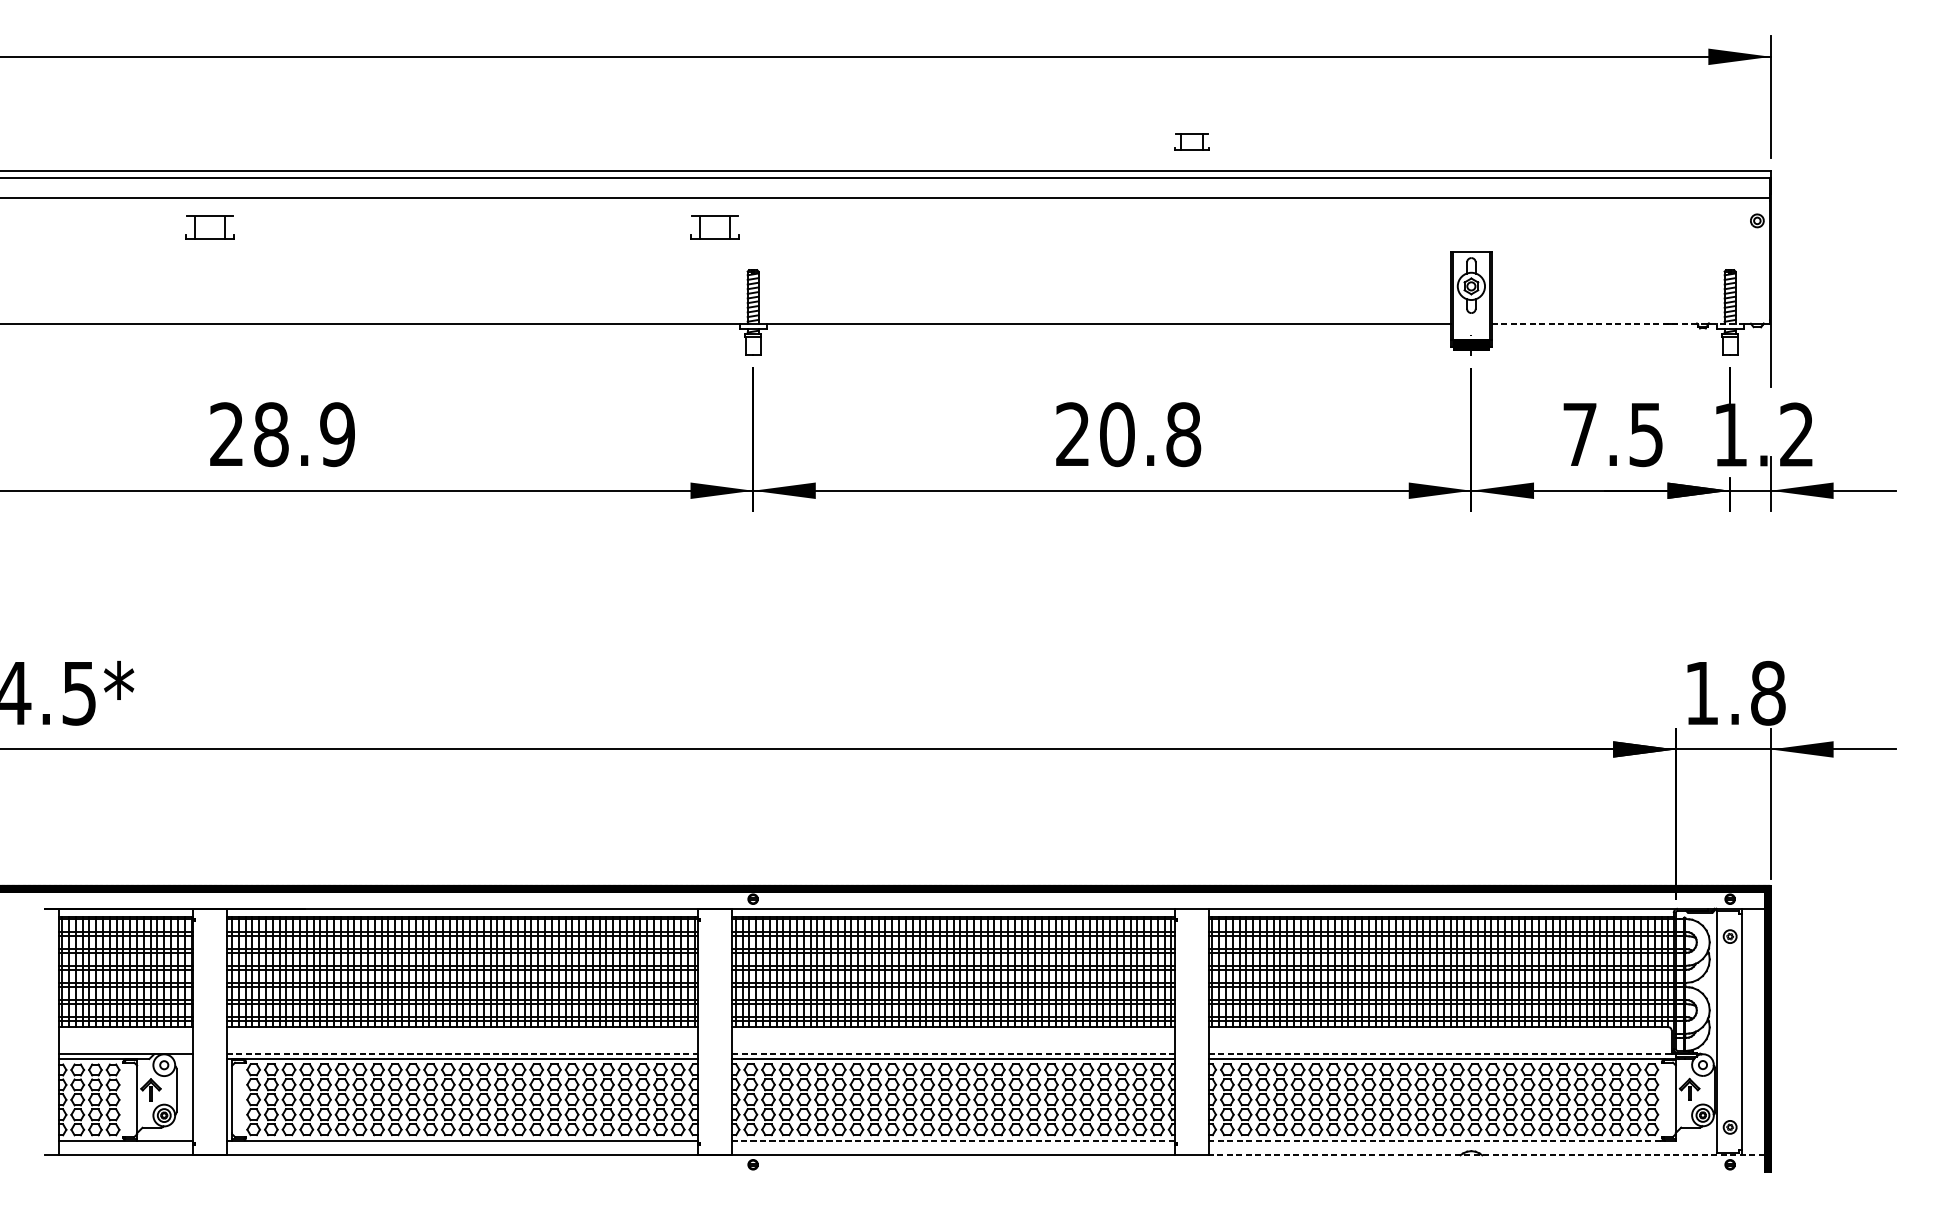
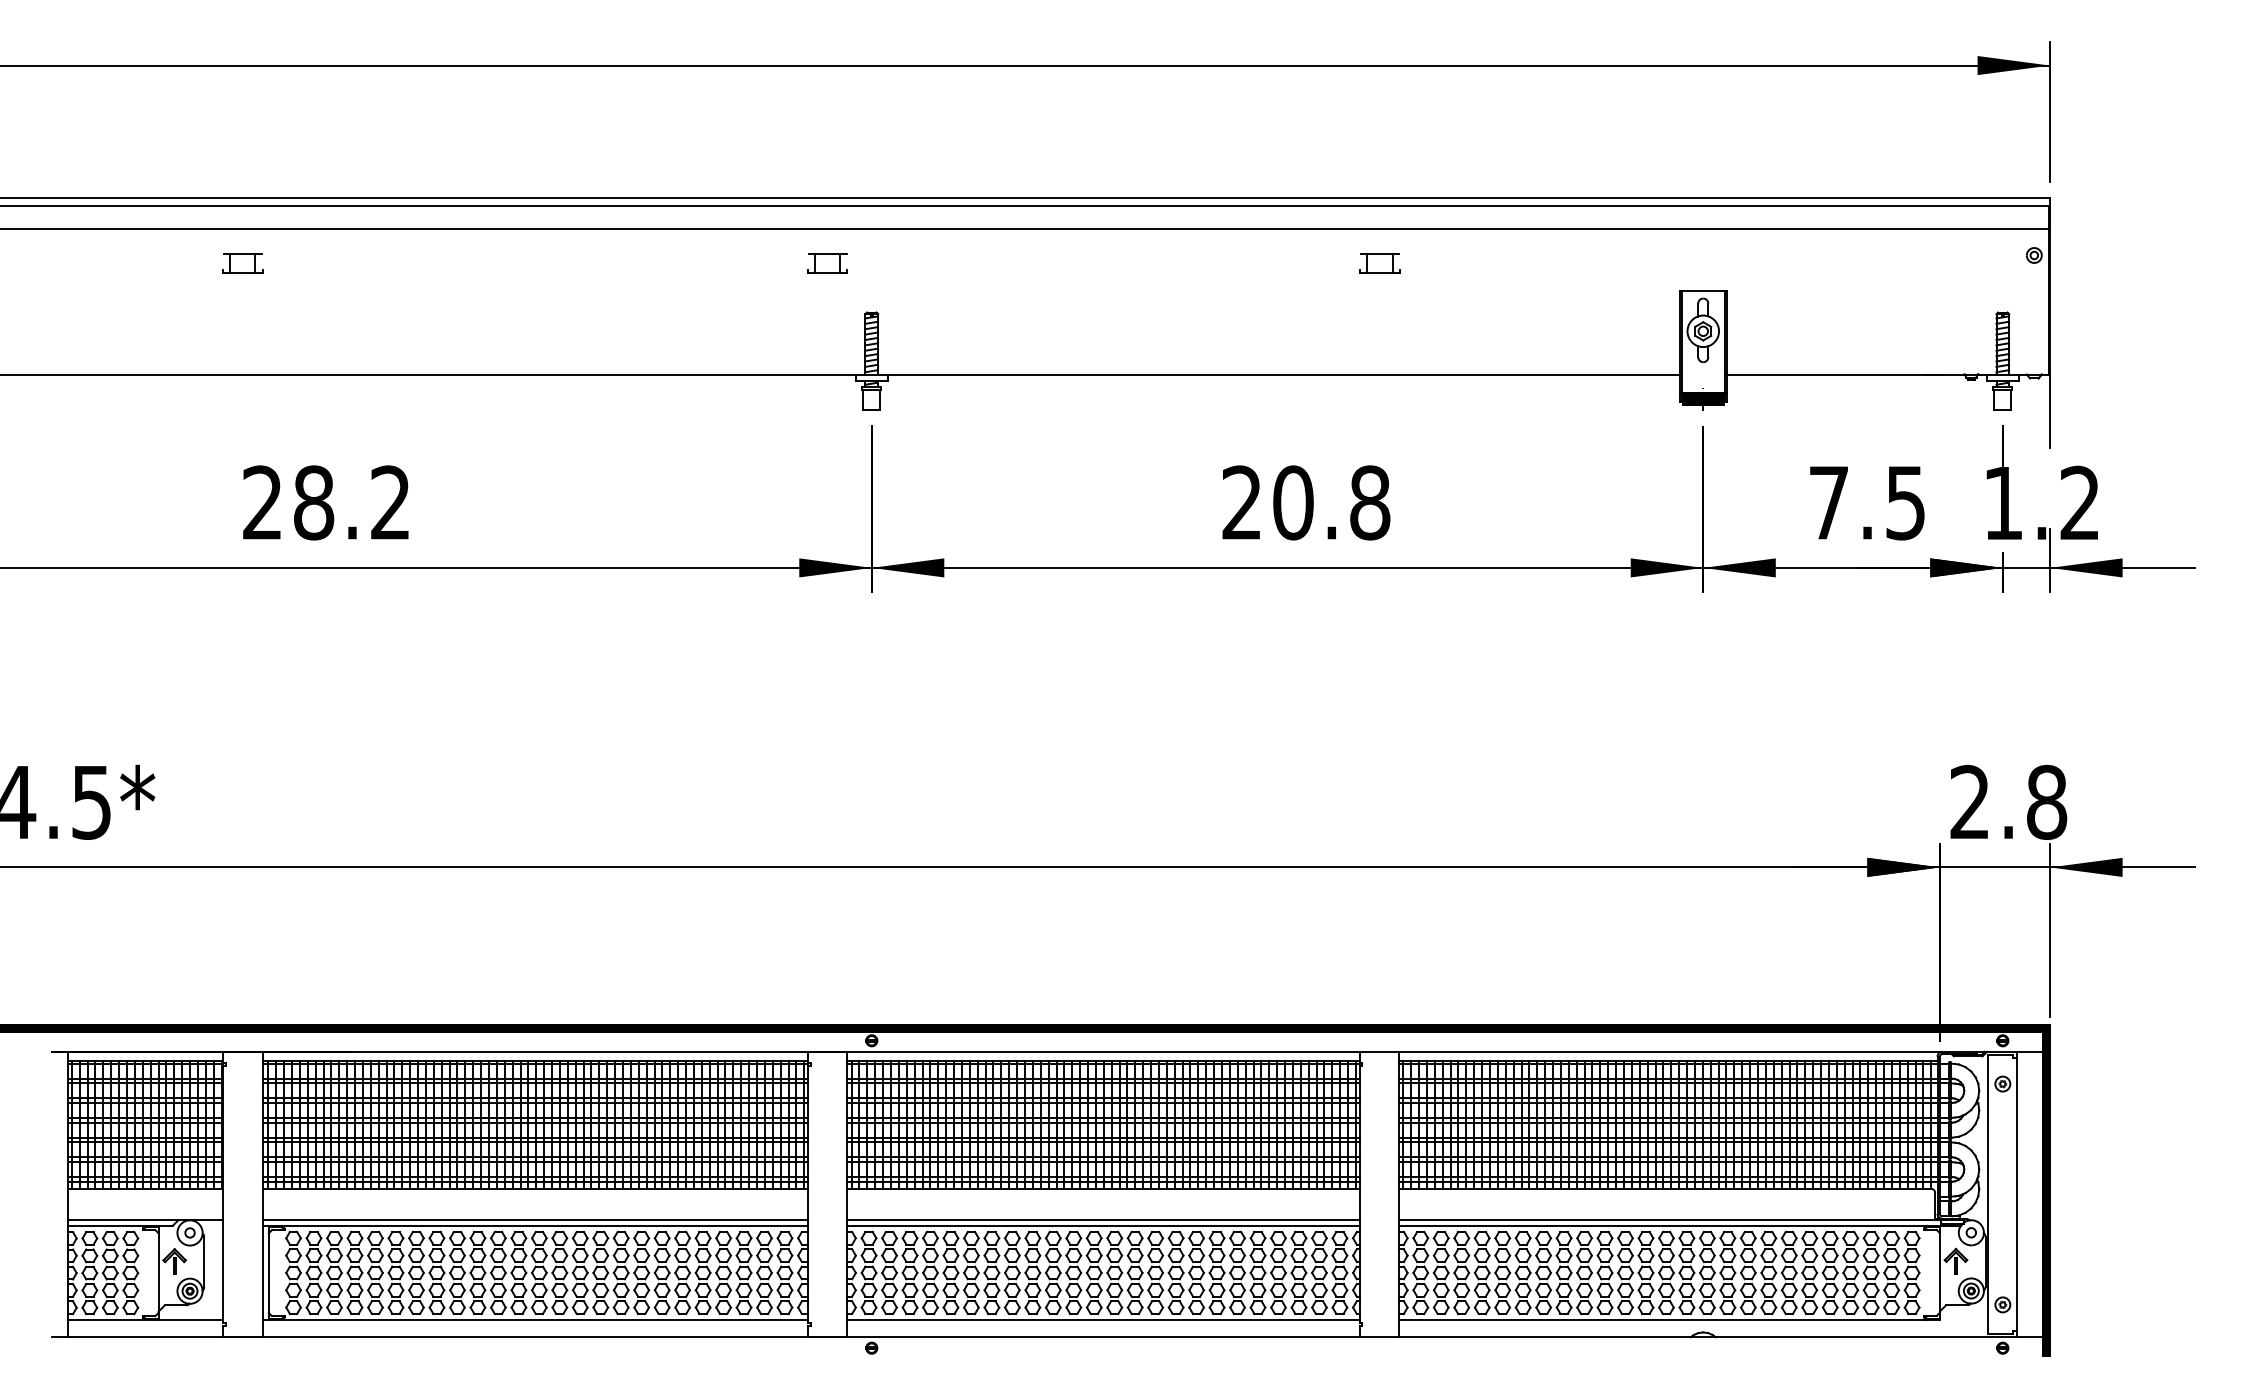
part: (1191, 142) -> (1379, 263), moved
part: (209, 227) -> (242, 263), size x0.71
part: (714, 227) -> (827, 263), size x0.71
line: (1617, 323) -> (1872, 374), dashed -> solid
text: (337, 434) -> (390, 502), 28.9 -> 28.2
text: (1701, 692) -> (1969, 801), 1.8 -> 2.8
line: (462, 1054) -> (535, 1220), dashed -> solid
line: (954, 1054) -> (1104, 1220), dashed -> solid
line: (1440, 1054) -> (1667, 1220), dashed -> solid
line: (953, 1140) -> (1103, 1320), dashed -> solid
line: (1434, 1140) -> (1660, 1320), dashed -> solid
line: (1486, 1155) -> (1720, 1337), dashed -> solid

